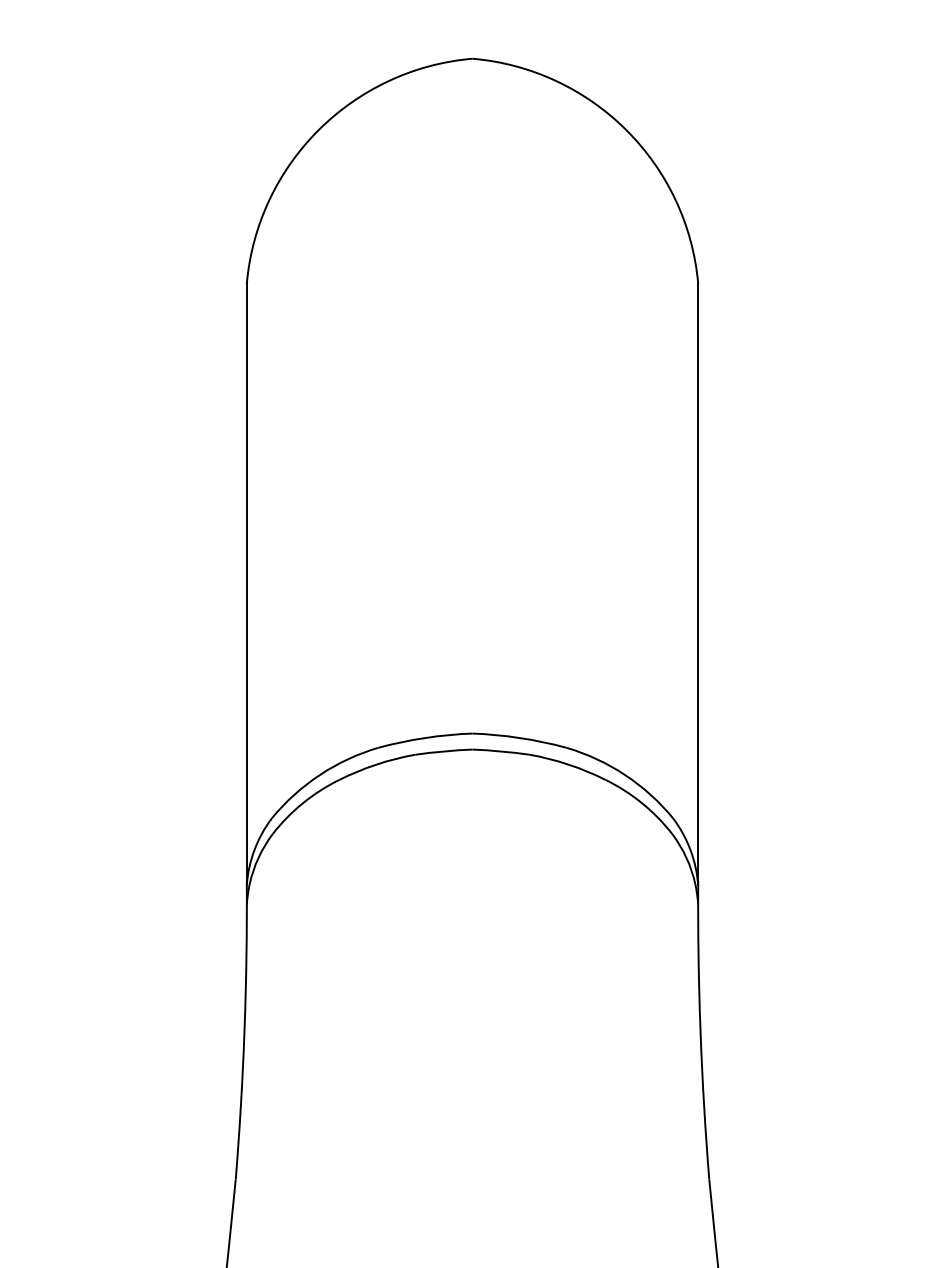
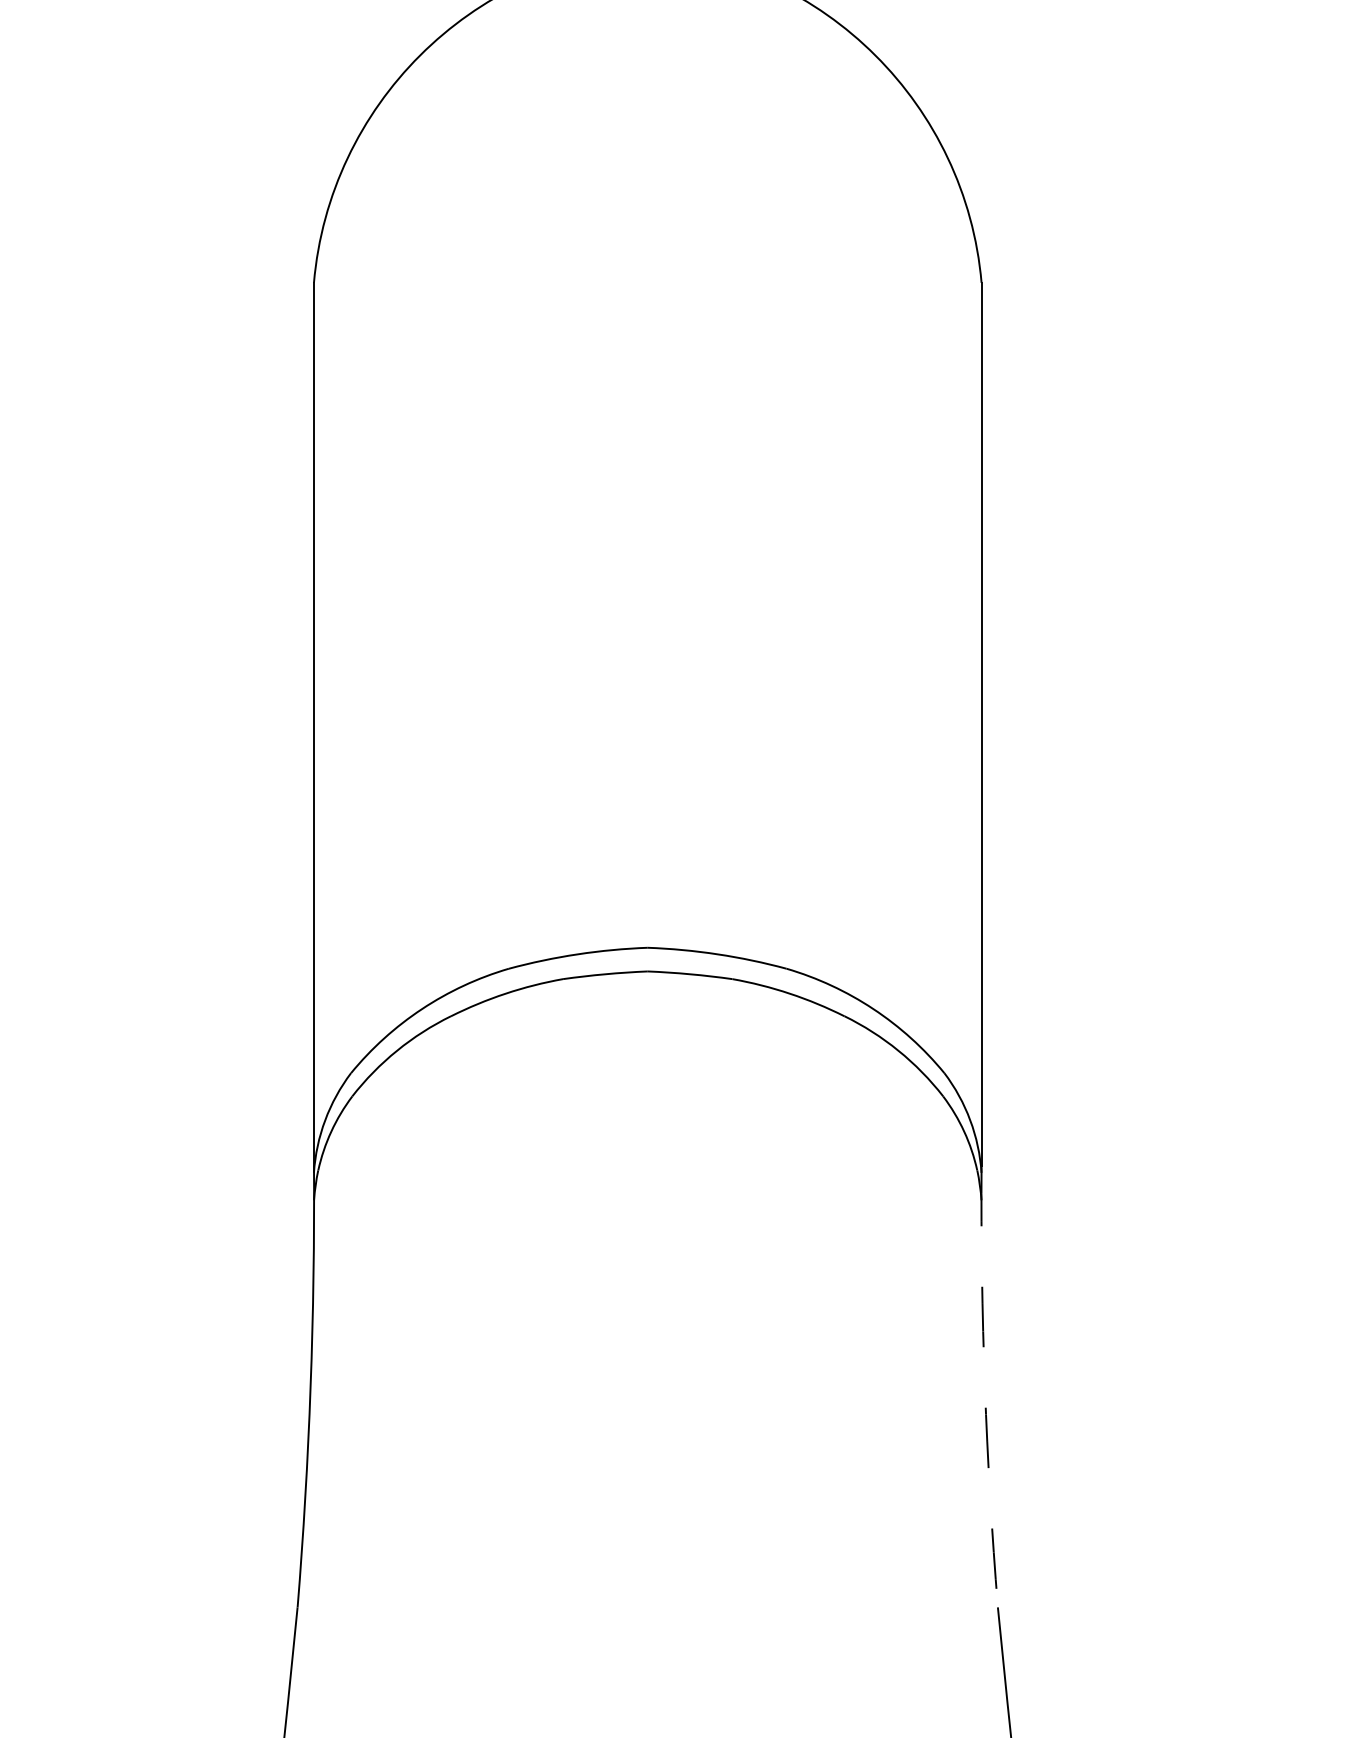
arc: (700, 1030) -> (984, 1386), solid -> dashed

